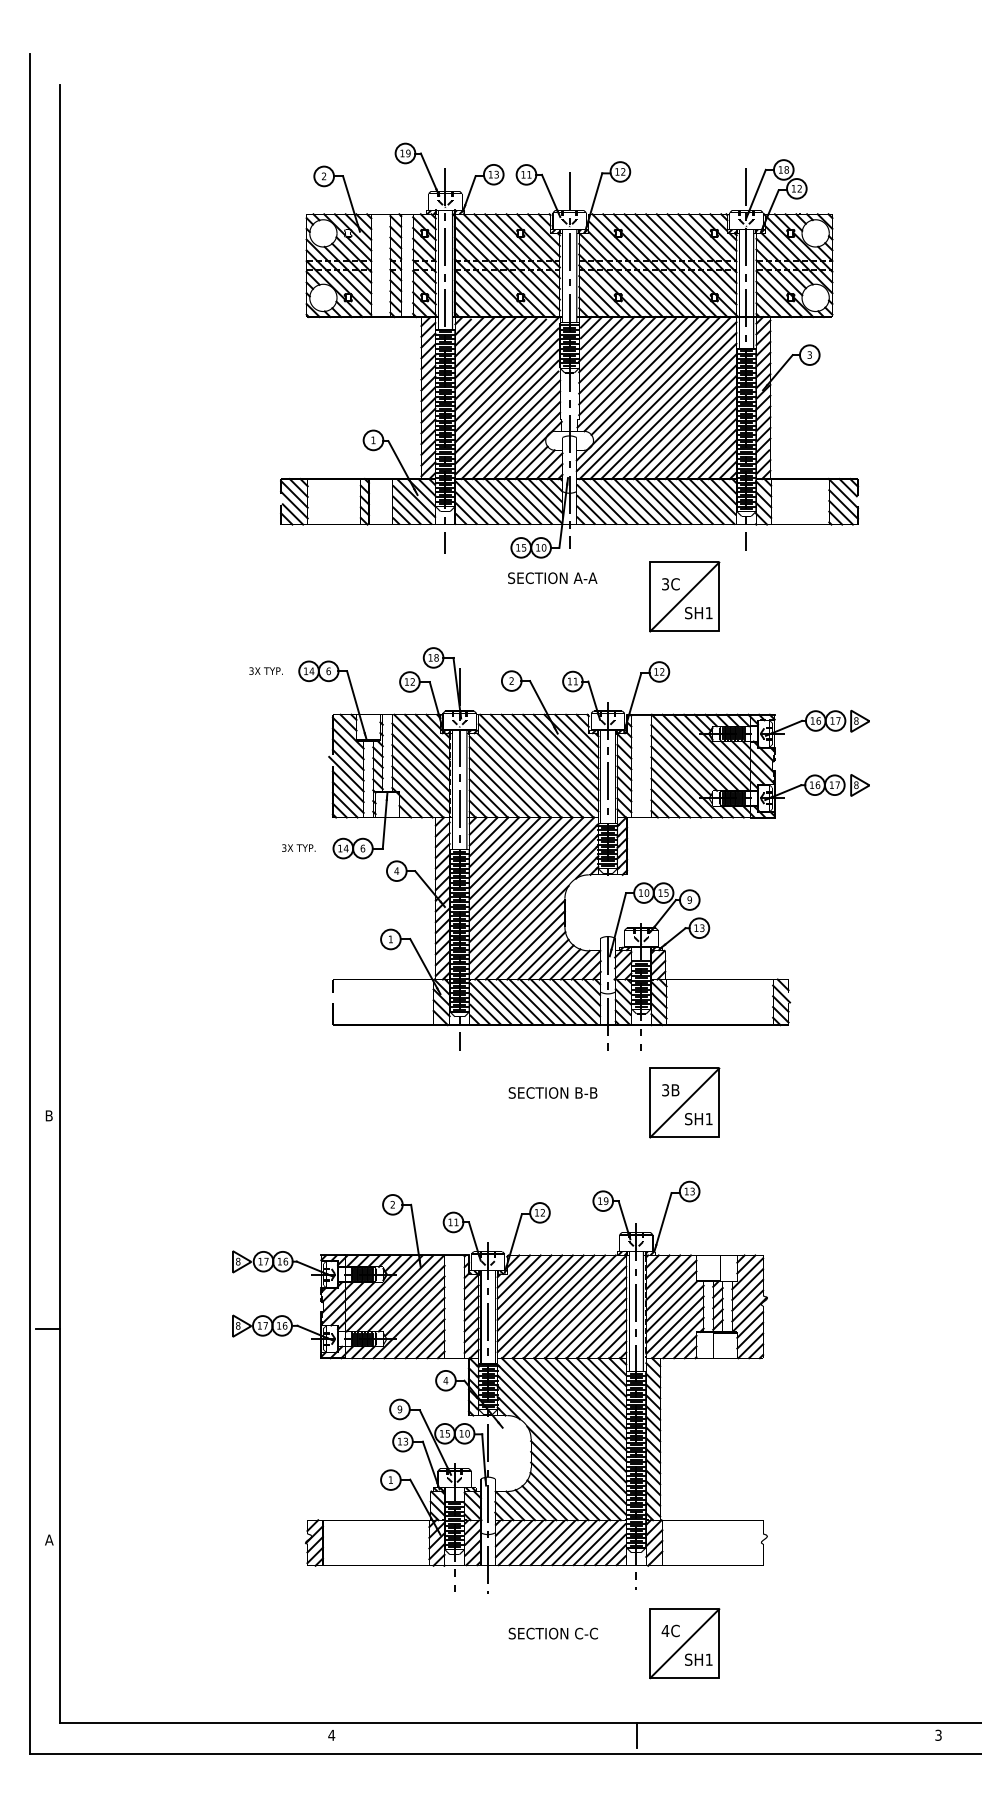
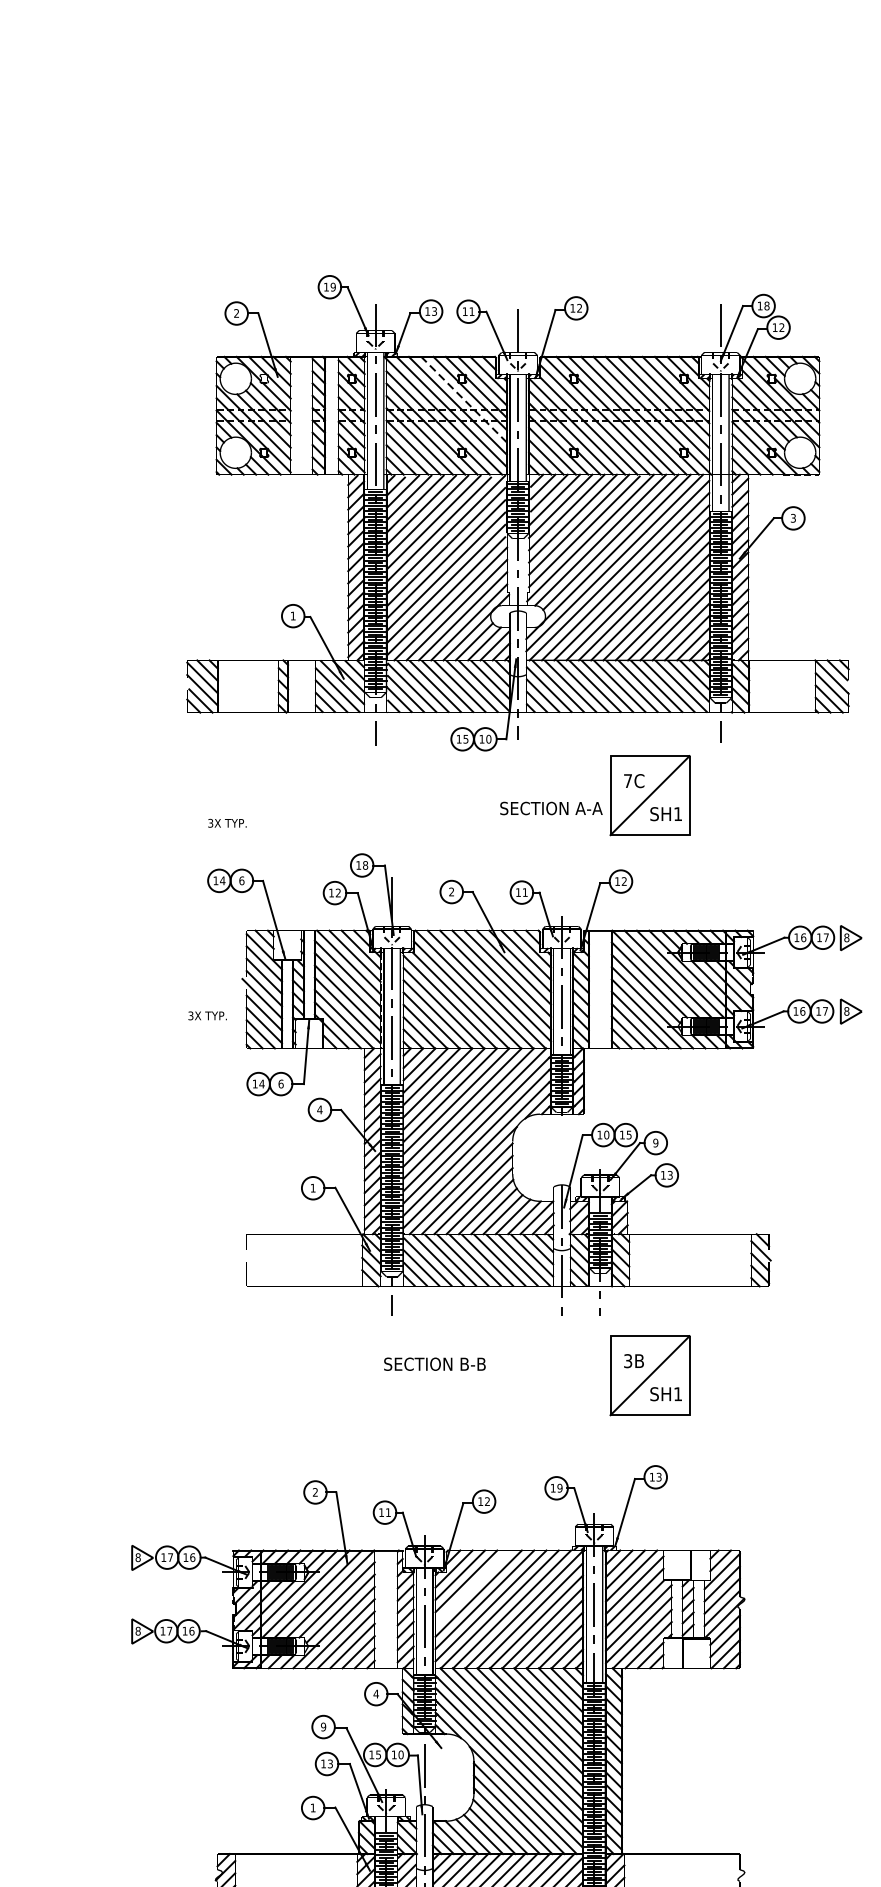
line: (522, 251) -> (464, 399), solid -> dashed
text: (552, 577) -> (551, 807), moved
text: (665, 584) -> (628, 781), 3C -> 7C
text: (265, 670) -> (226, 822), moved
text: (298, 847) -> (207, 1015), moved
text: (552, 1092) -> (434, 1363), moved
line: (529, 1287) -> (472, 1587), removed

